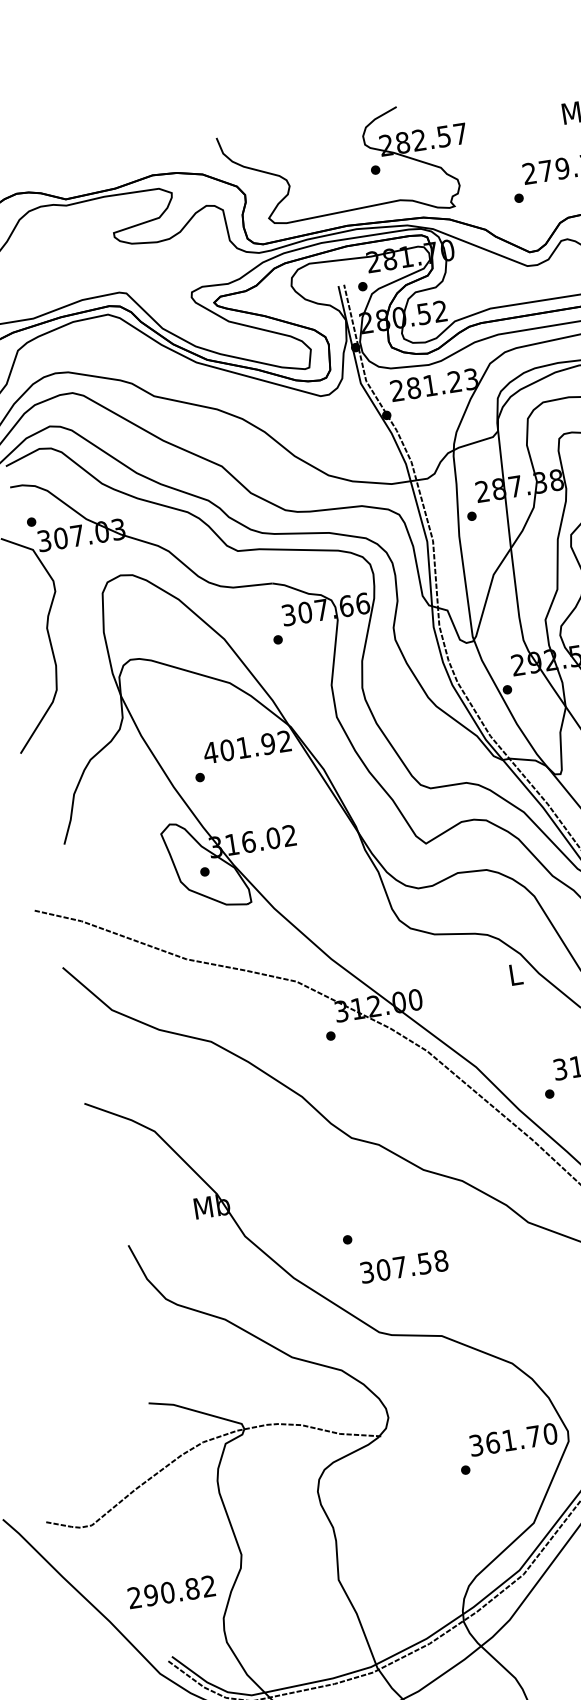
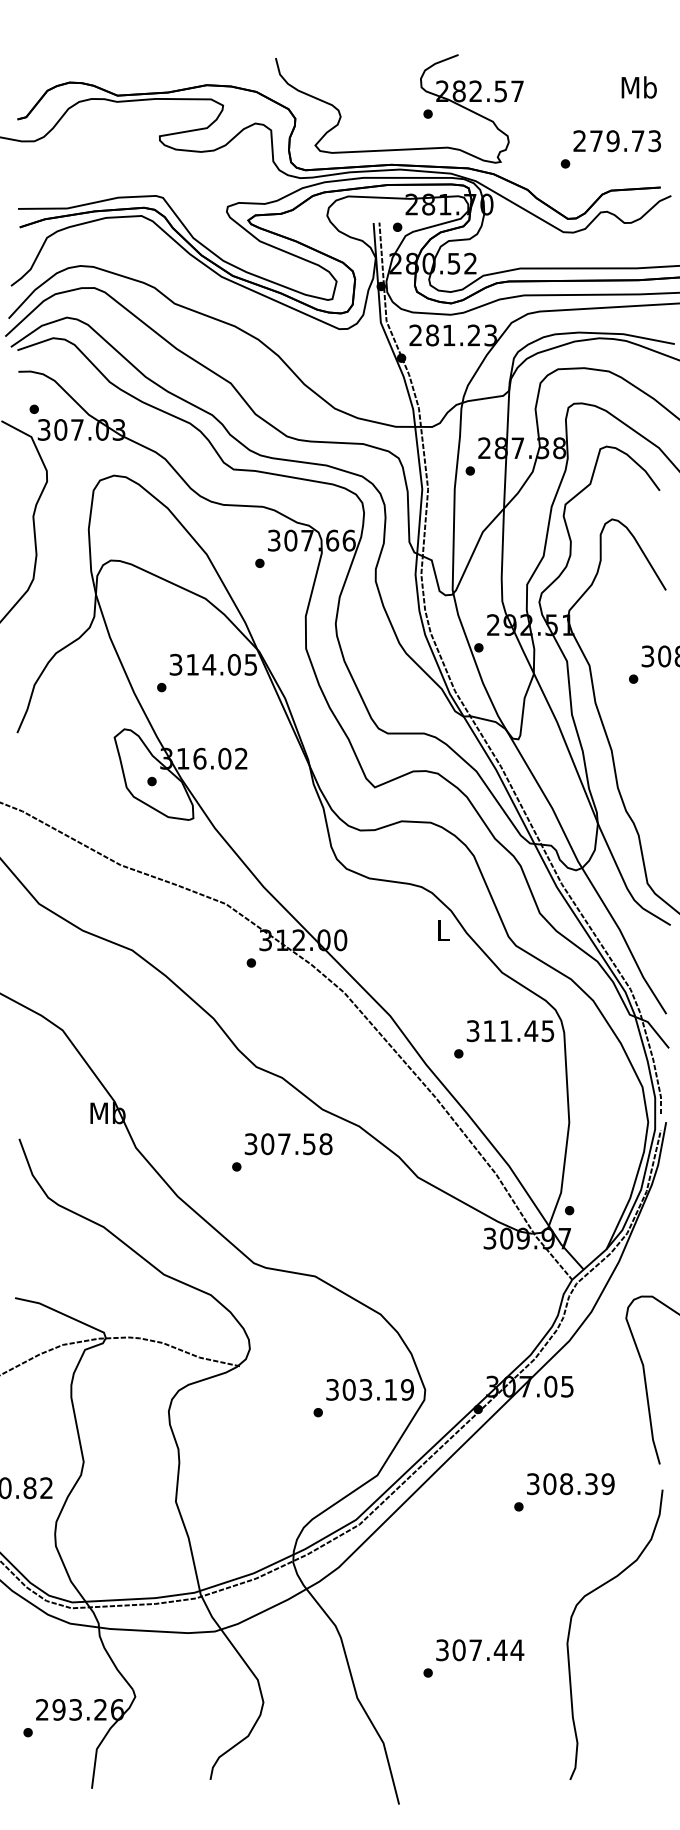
text: (246, 747) -> (212, 664), 401.92 -> 314.05
text: (404, 1267) -> (288, 1144), moved
text: (521, 1438) -> (378, 1389), 361.70 -> 303.19

